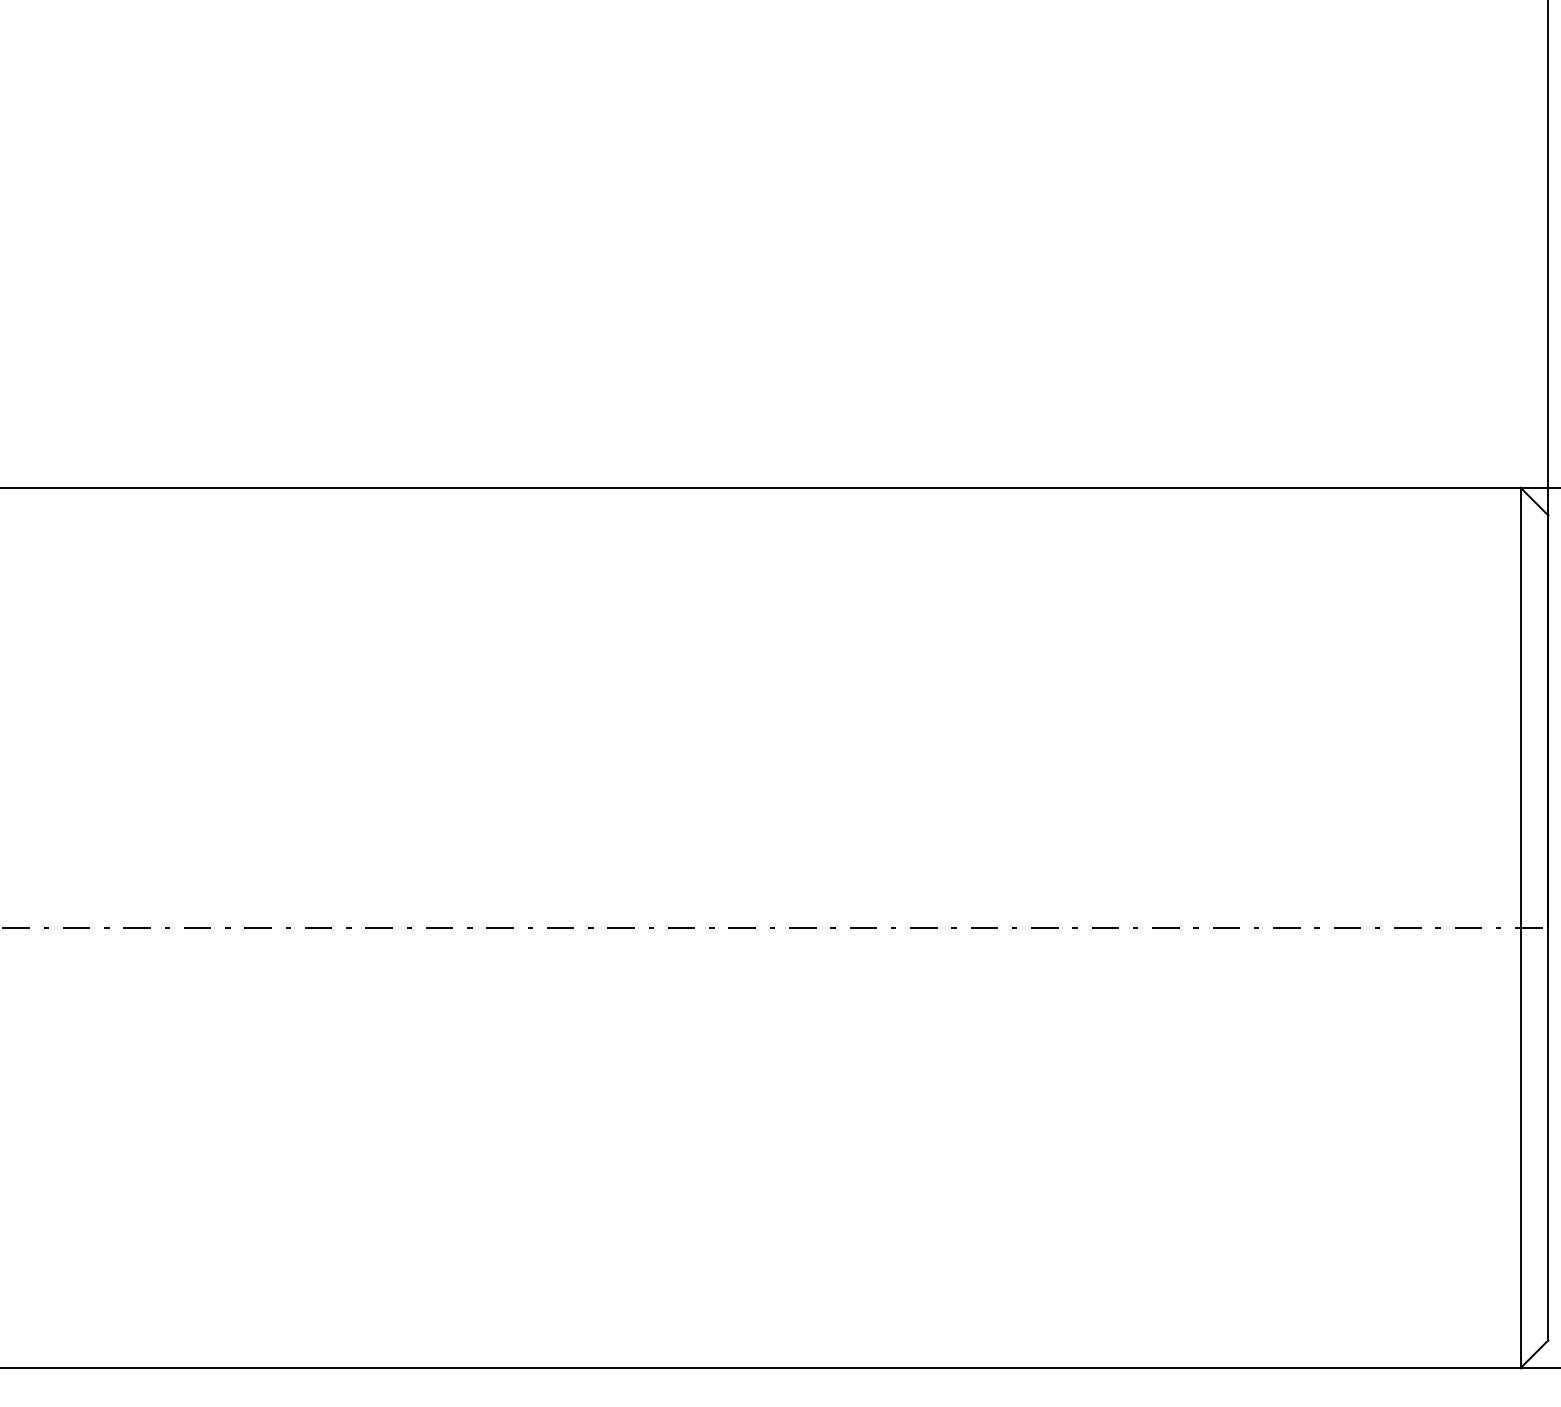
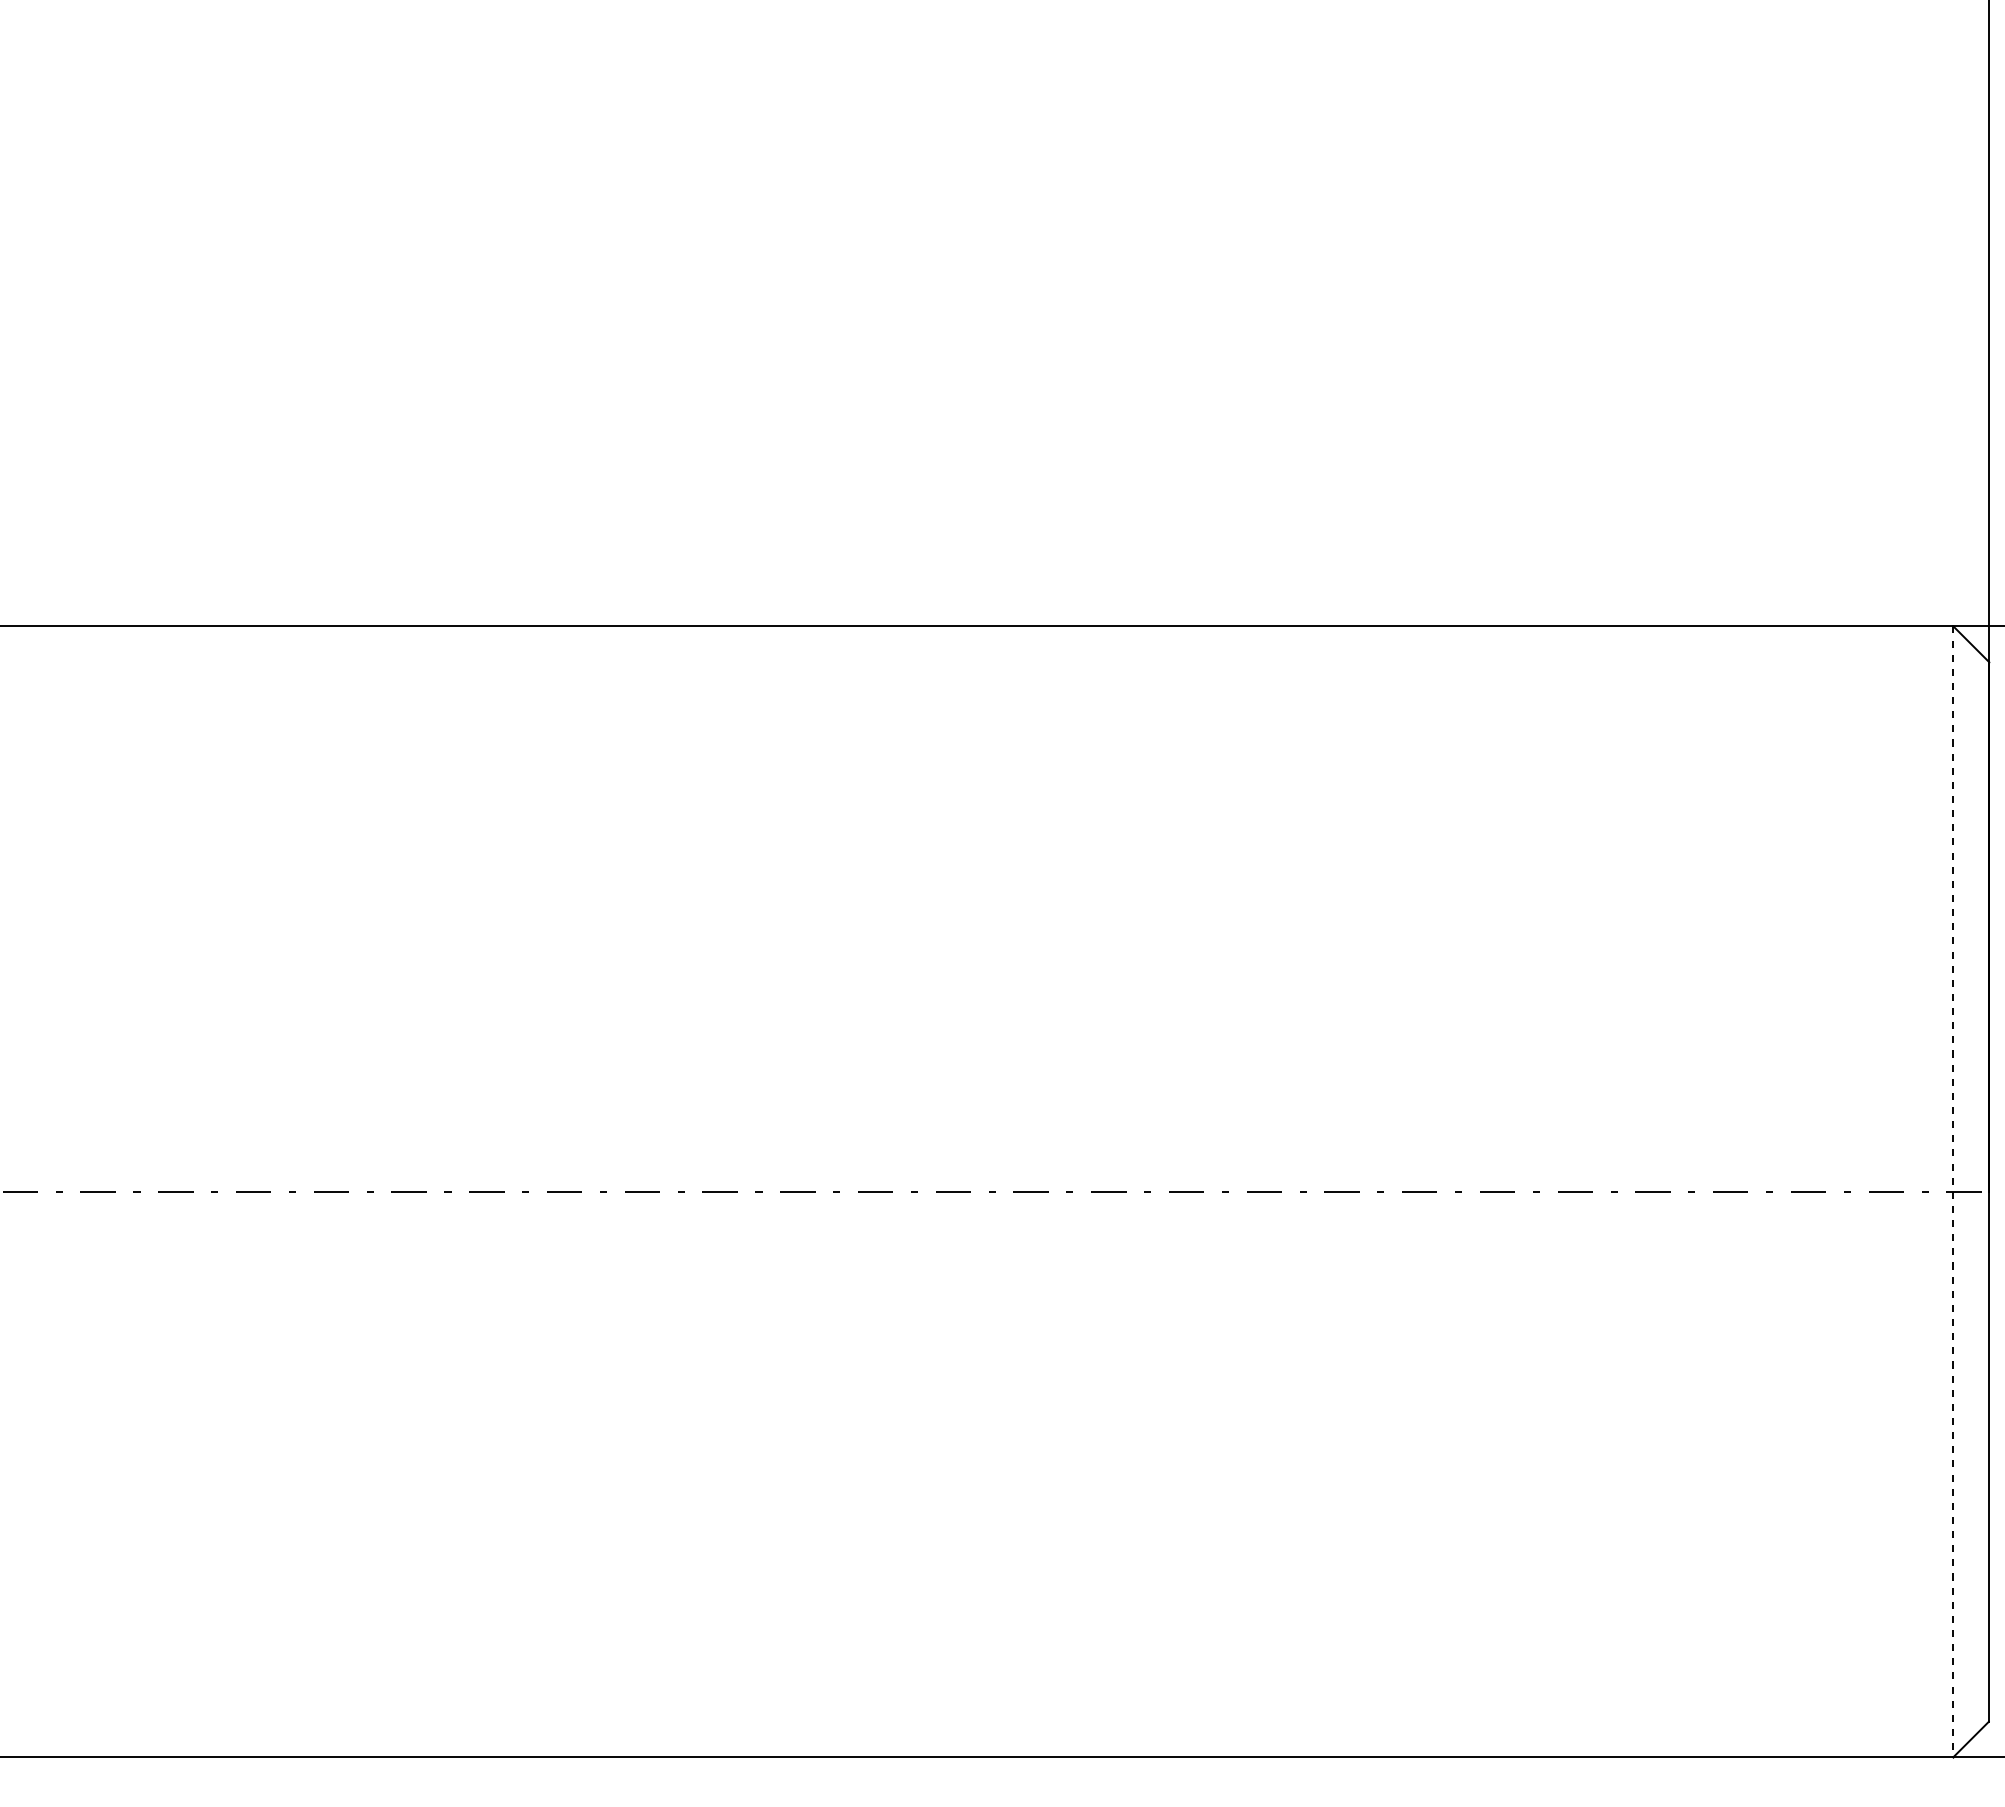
line: (1520, 928) -> (1953, 1192), solid -> dashed

